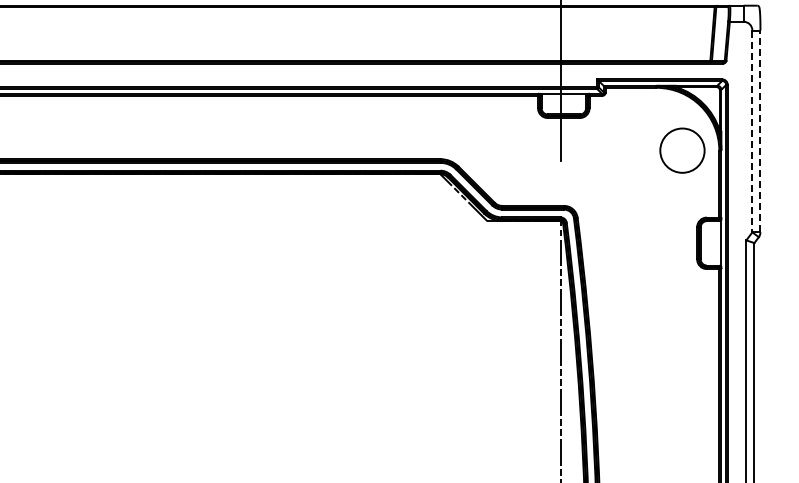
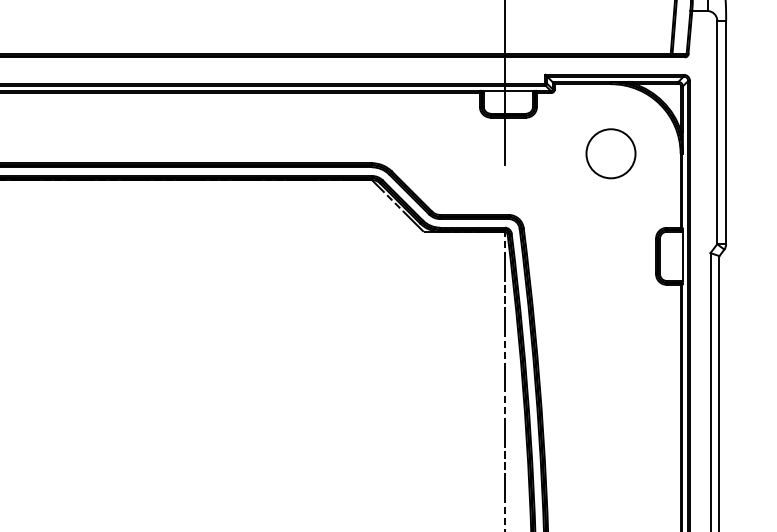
line: (752, 131) -> (717, 132), dashed -> solid
line: (760, 131) -> (726, 132), dashed -> solid
circle: (682, 150) -> (611, 153), moved

